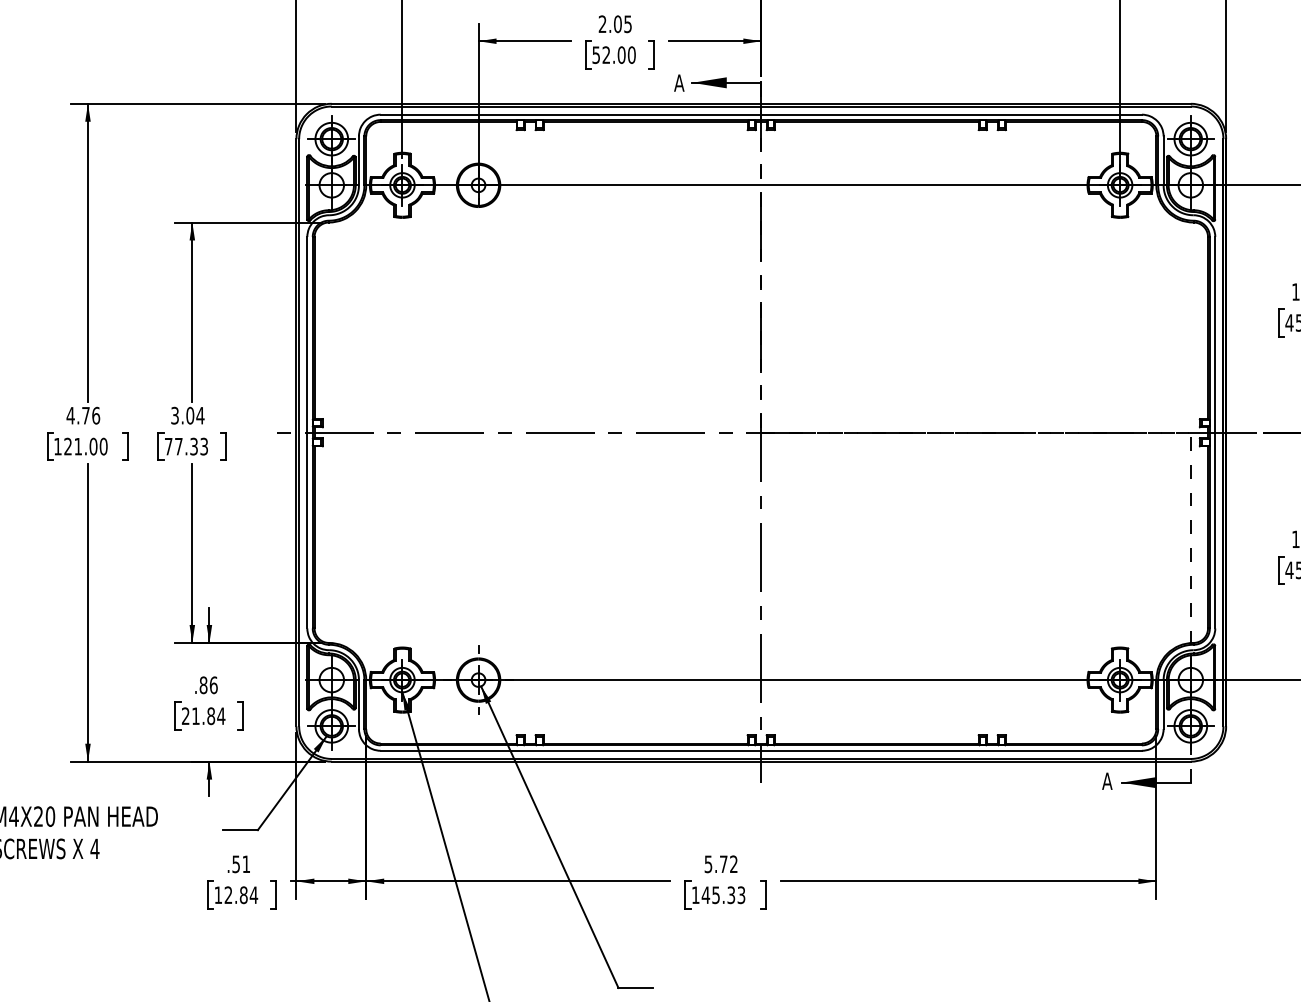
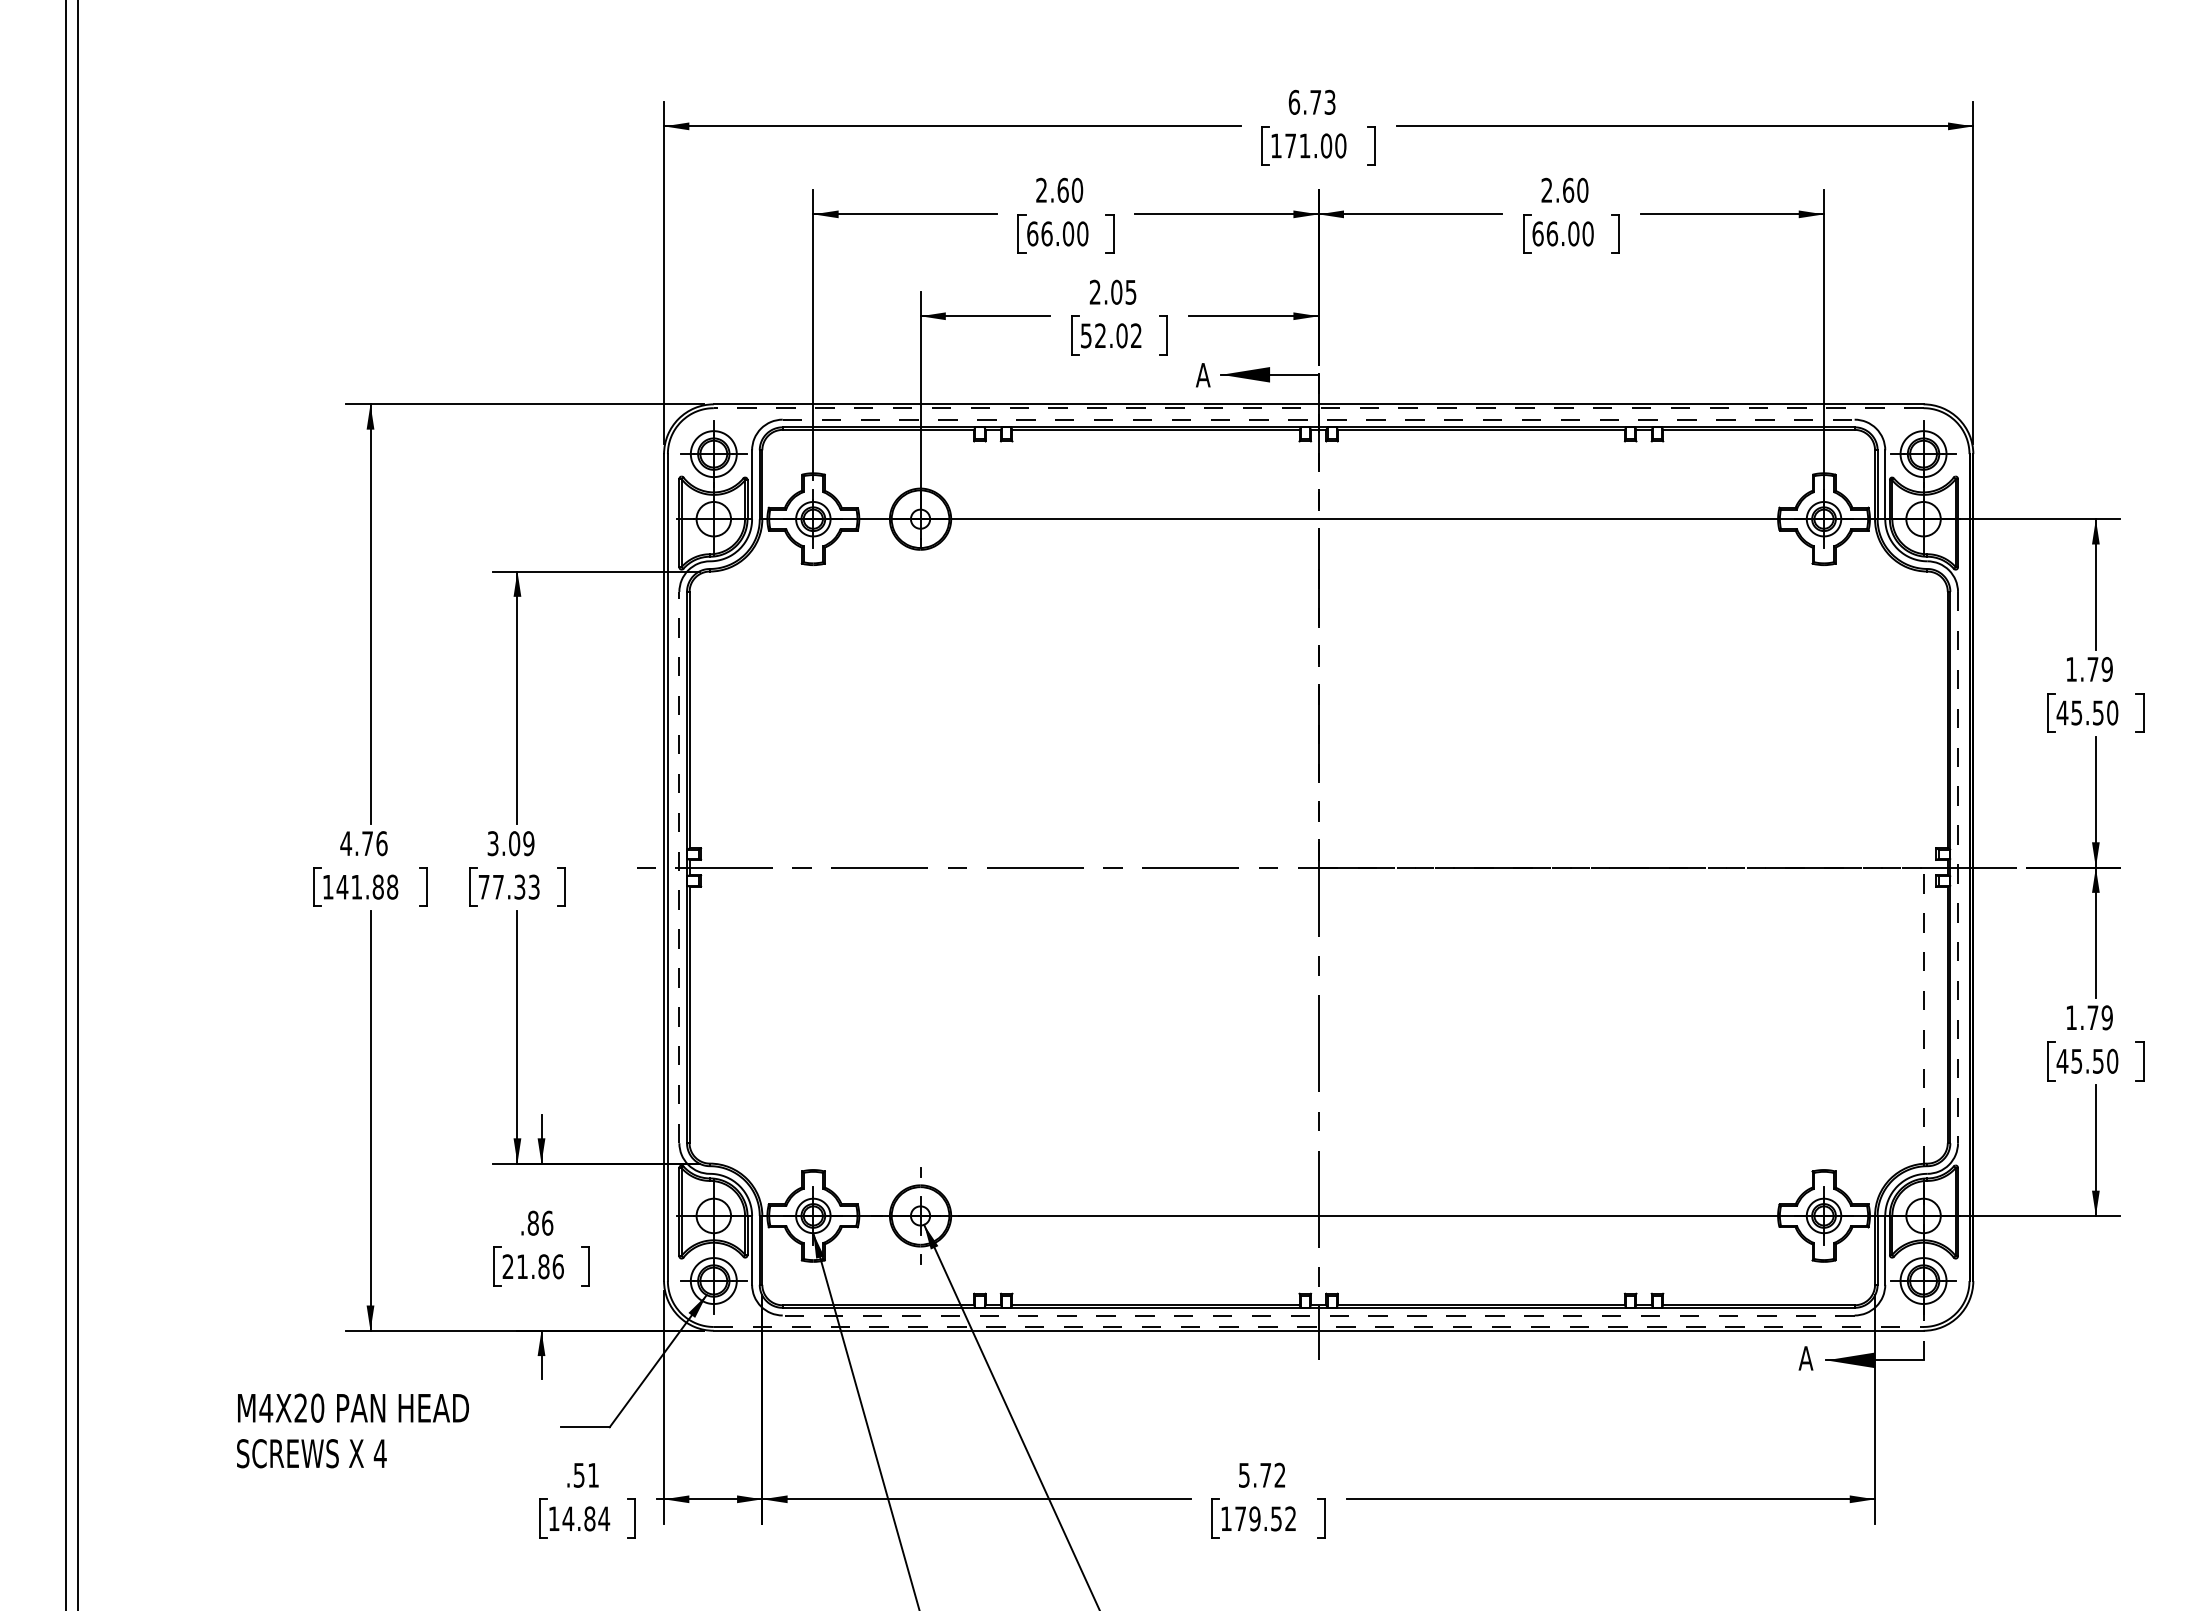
text: (631, 54) -> (1136, 335), 52.00 -> 52.02
line: (761, 106) -> (1318, 408), solid -> dashed
line: (761, 114) -> (1318, 419), solid -> dashed
text: (200, 415) -> (528, 843), 3.04 -> 3.09
line: (307, 432) -> (679, 867), solid -> dashed
line: (1215, 432) -> (1958, 867), solid -> dashed
text: (85, 446) -> (367, 886), 121.00 -> 141.88
text: (221, 716) -> (558, 1266), 21.84 -> 21.86
line: (761, 750) -> (1318, 1315), solid -> dashed
line: (761, 758) -> (1318, 1326), solid -> dashed
text: (228, 894) -> (568, 1518), 12.84 -> 14.84
text: (723, 894) -> (1265, 1518), 145.33 -> 179.52

